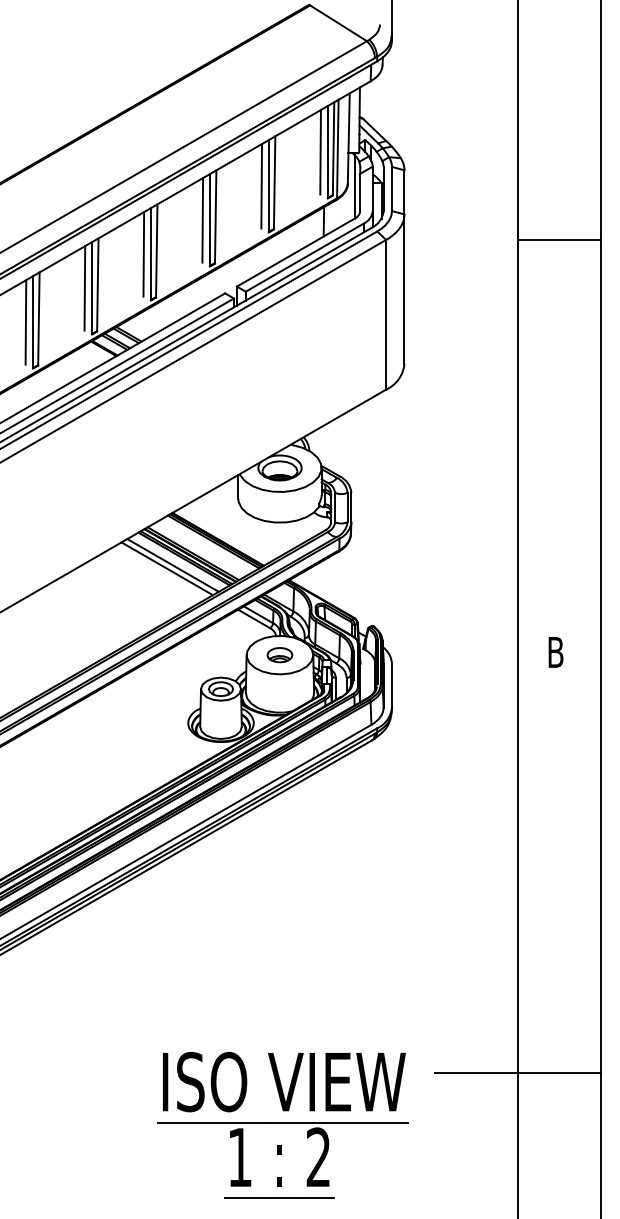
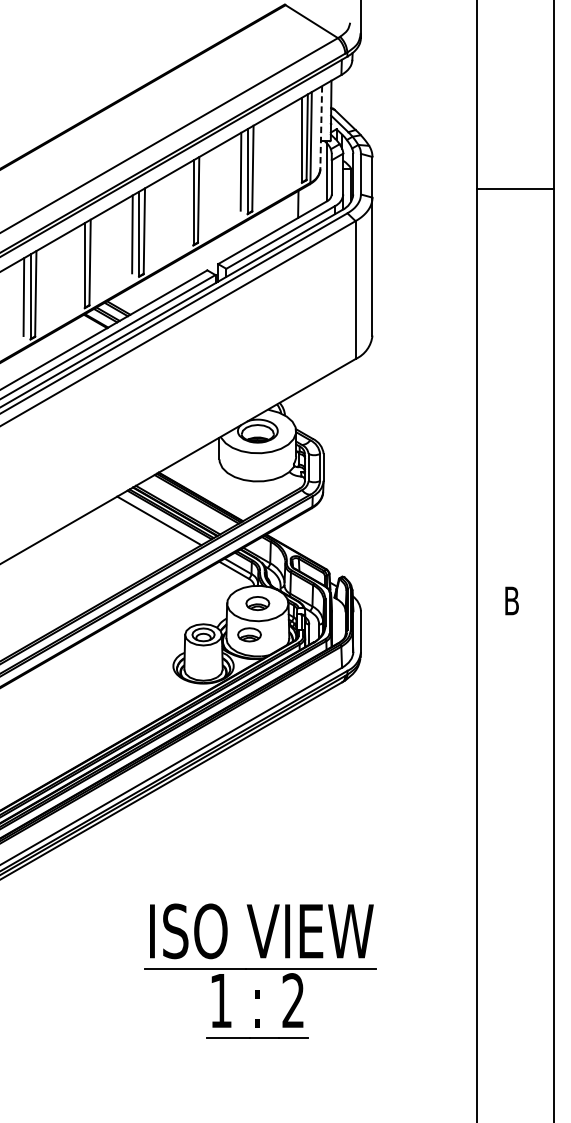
line: (348, 138) -> (320, 127), solid -> dashed
line: (320, 152) -> (295, 140), removed
line: (202, 220) -> (186, 203), removed
line: (559, 239) -> (515, 188), moved
line: (84, 288) -> (77, 265), removed
line: (166, 568) -> (153, 523), removed
part: (270, 689) -> (249, 635), added
line: (517, 1073) -> (476, 988), removed
part: (282, 1124) -> (260, 970), moved

